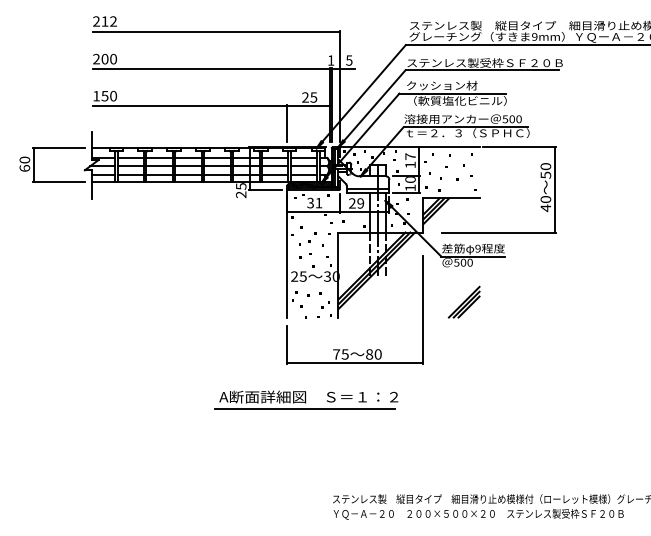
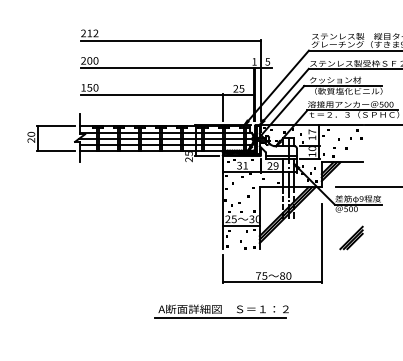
text: (24, 168) -> (31, 140), 60 -> 20
line: (312, 285) -> (240, 225), added
part: (306, 399) -> (222, 311), moved

